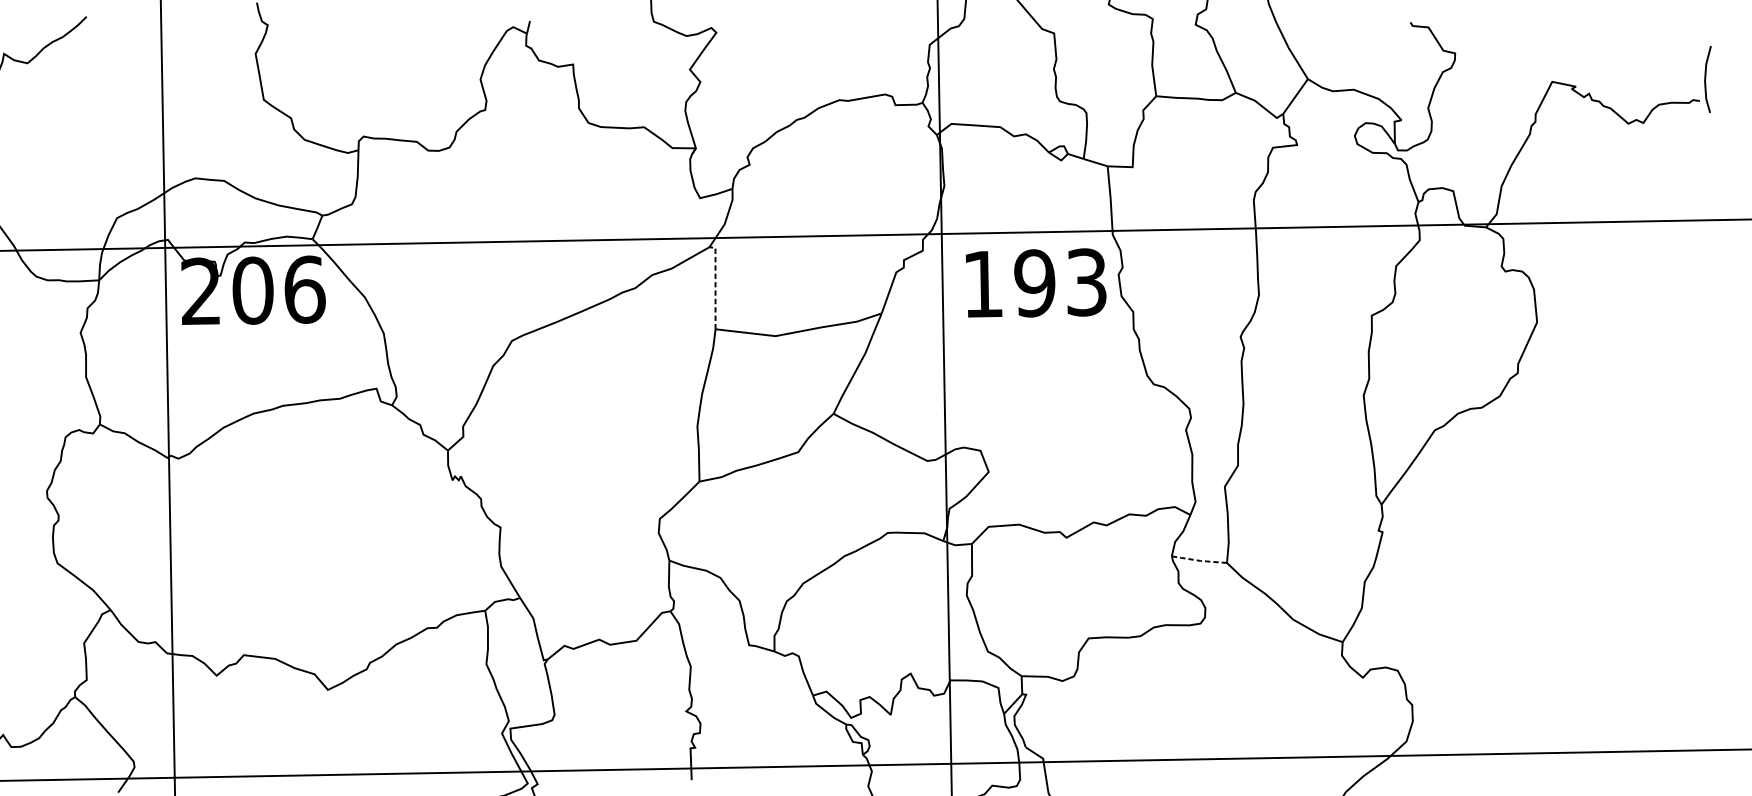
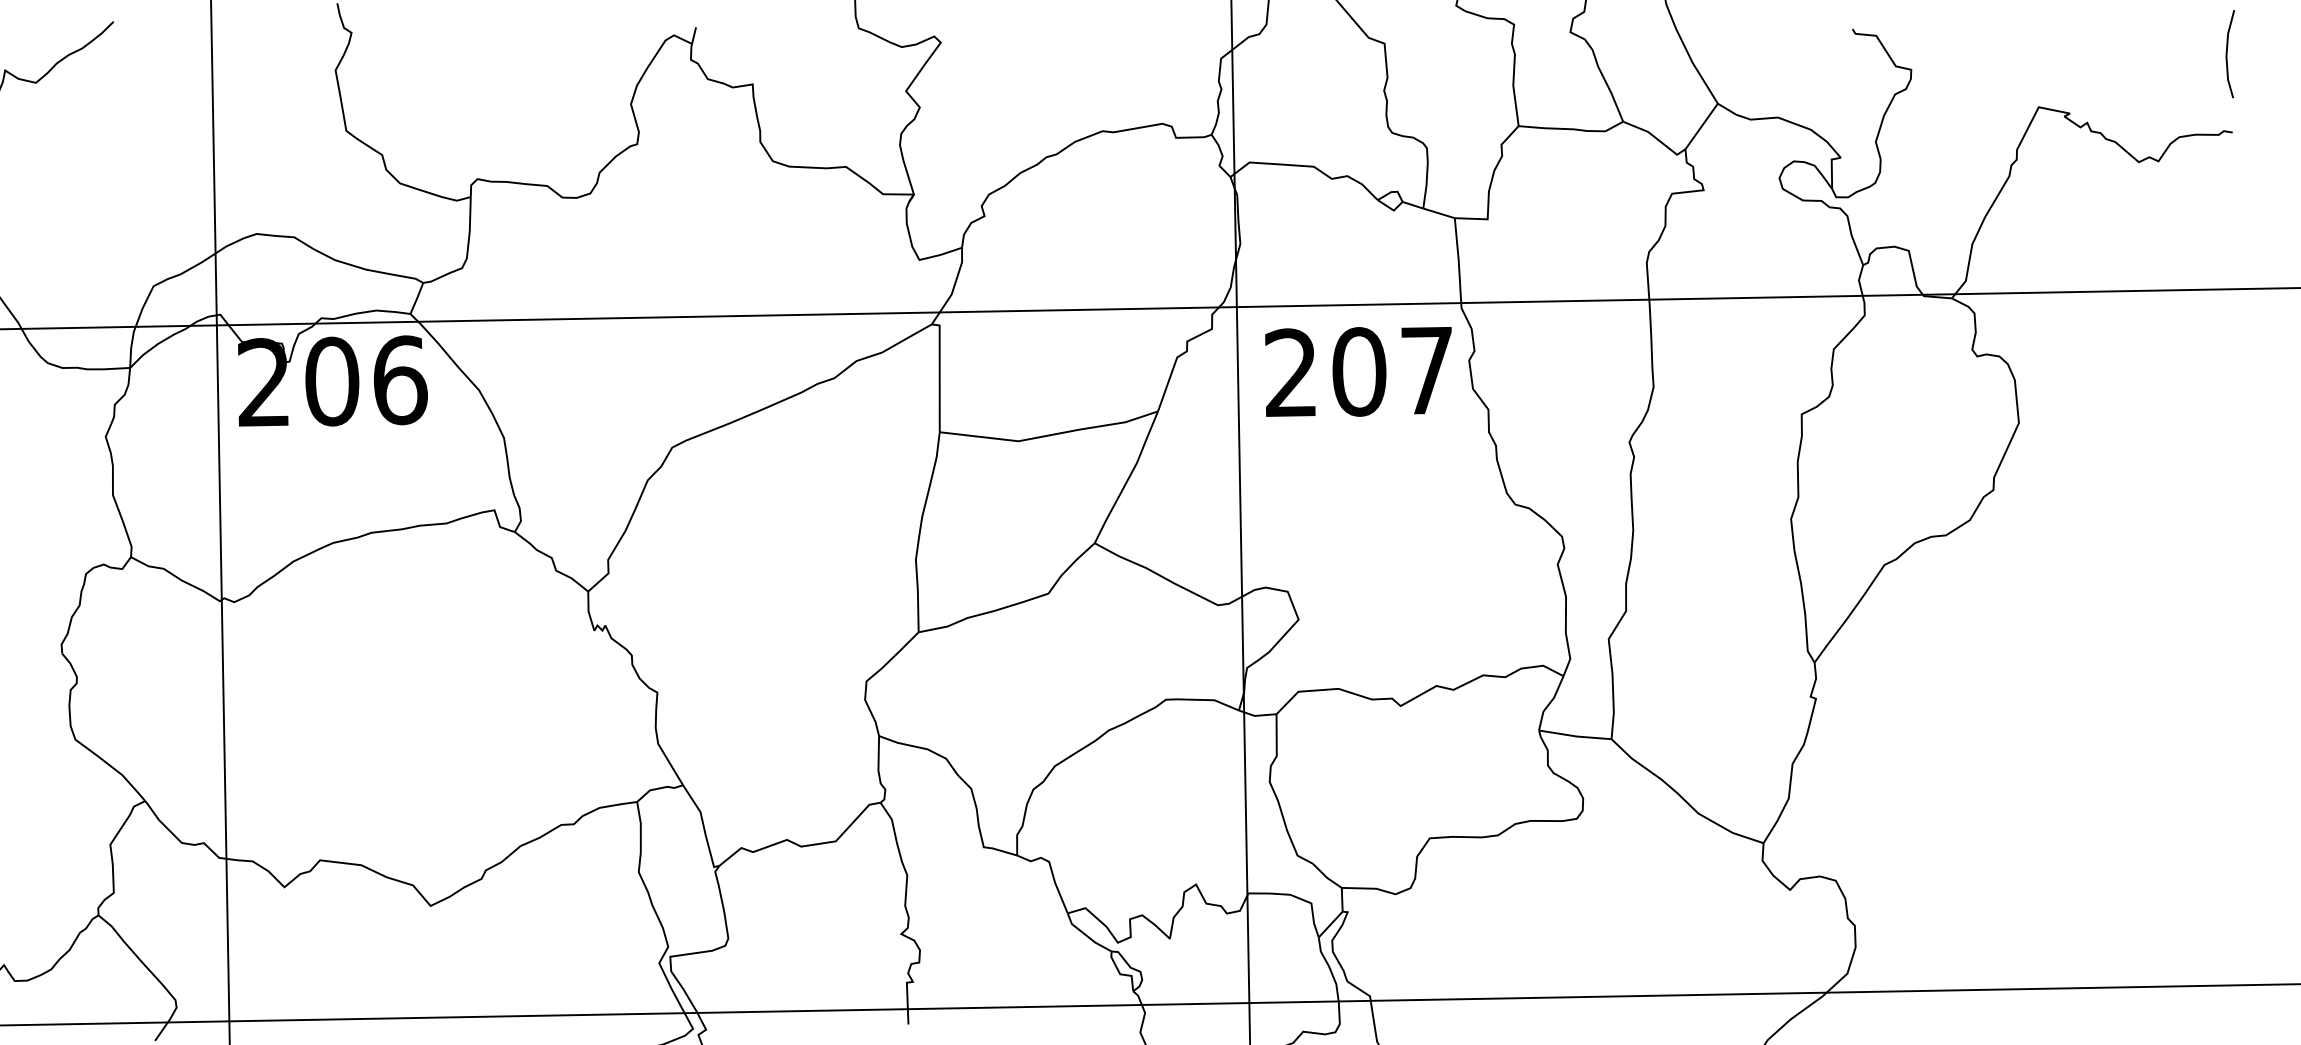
line: (1705, 79) -> (2227, 54), moved
text: (1035, 282) -> (1359, 370), 193 -> 207
line: (715, 285) -> (939, 374), dashed -> solid
line: (1198, 560) -> (1574, 736), dashed -> solid

